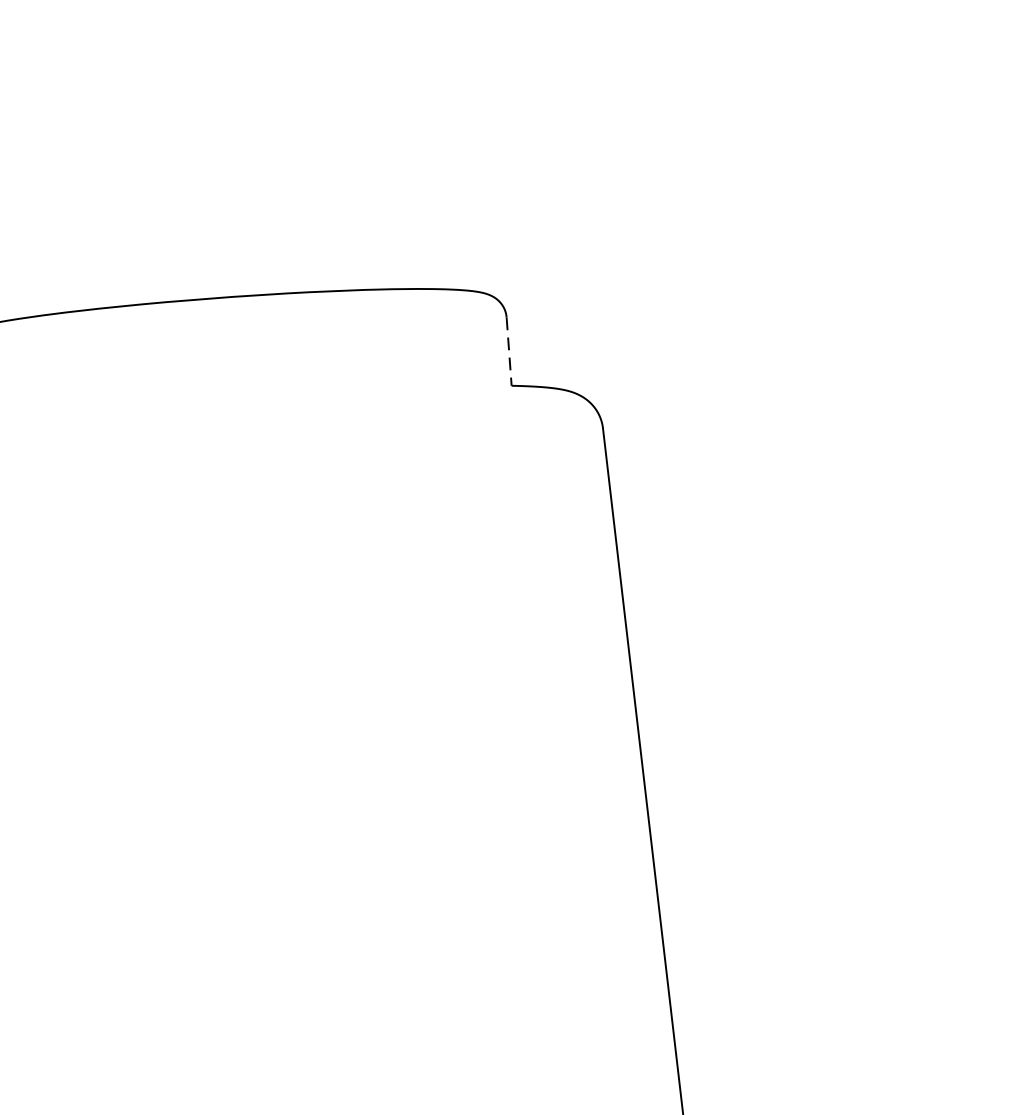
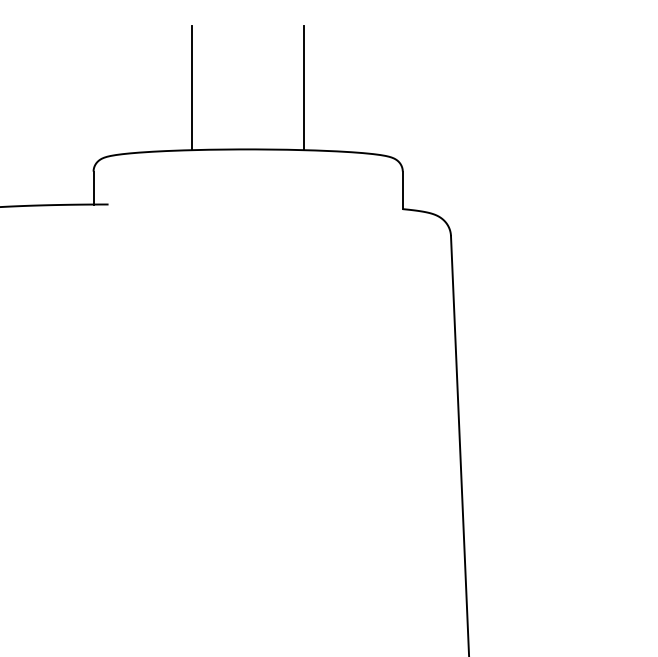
line: (316, 177) -> (304, 87), added
line: (112, 192) -> (192, 87), added
line: (508, 351) -> (402, 190), dashed -> solid

